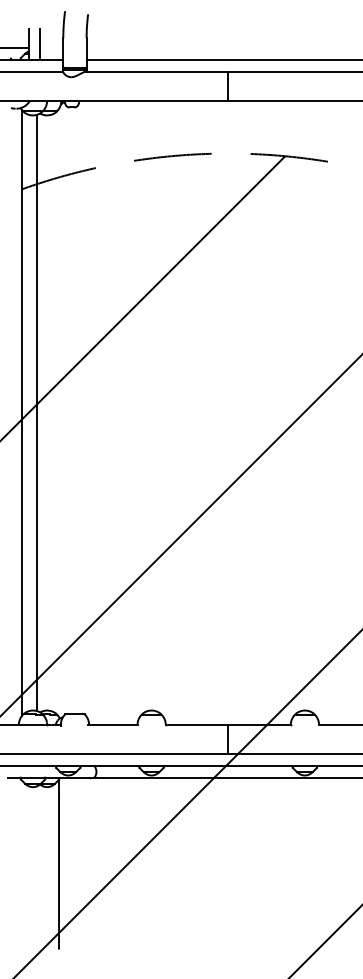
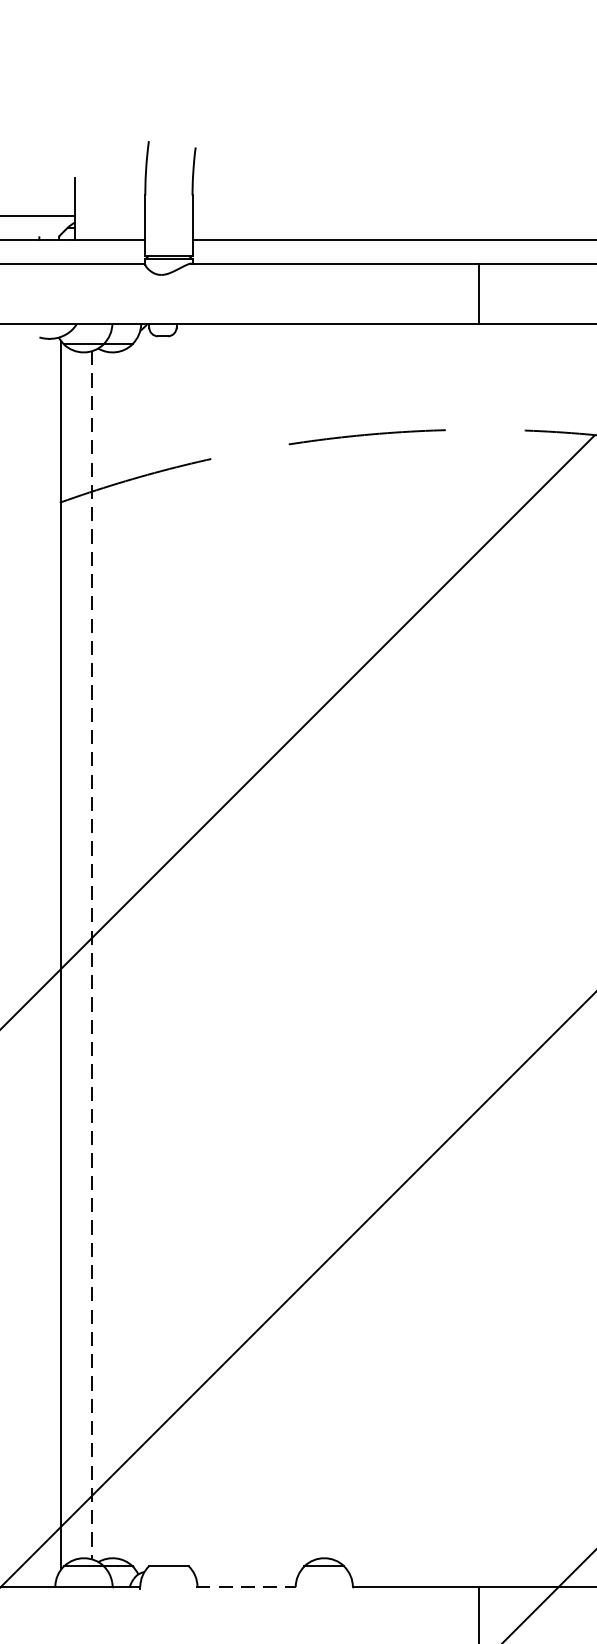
line: (40, 44) -> (99, 208), removed
line: (37, 413) -> (92, 956), solid -> dashed
line: (113, 724) -> (246, 1586), solid -> dashed

